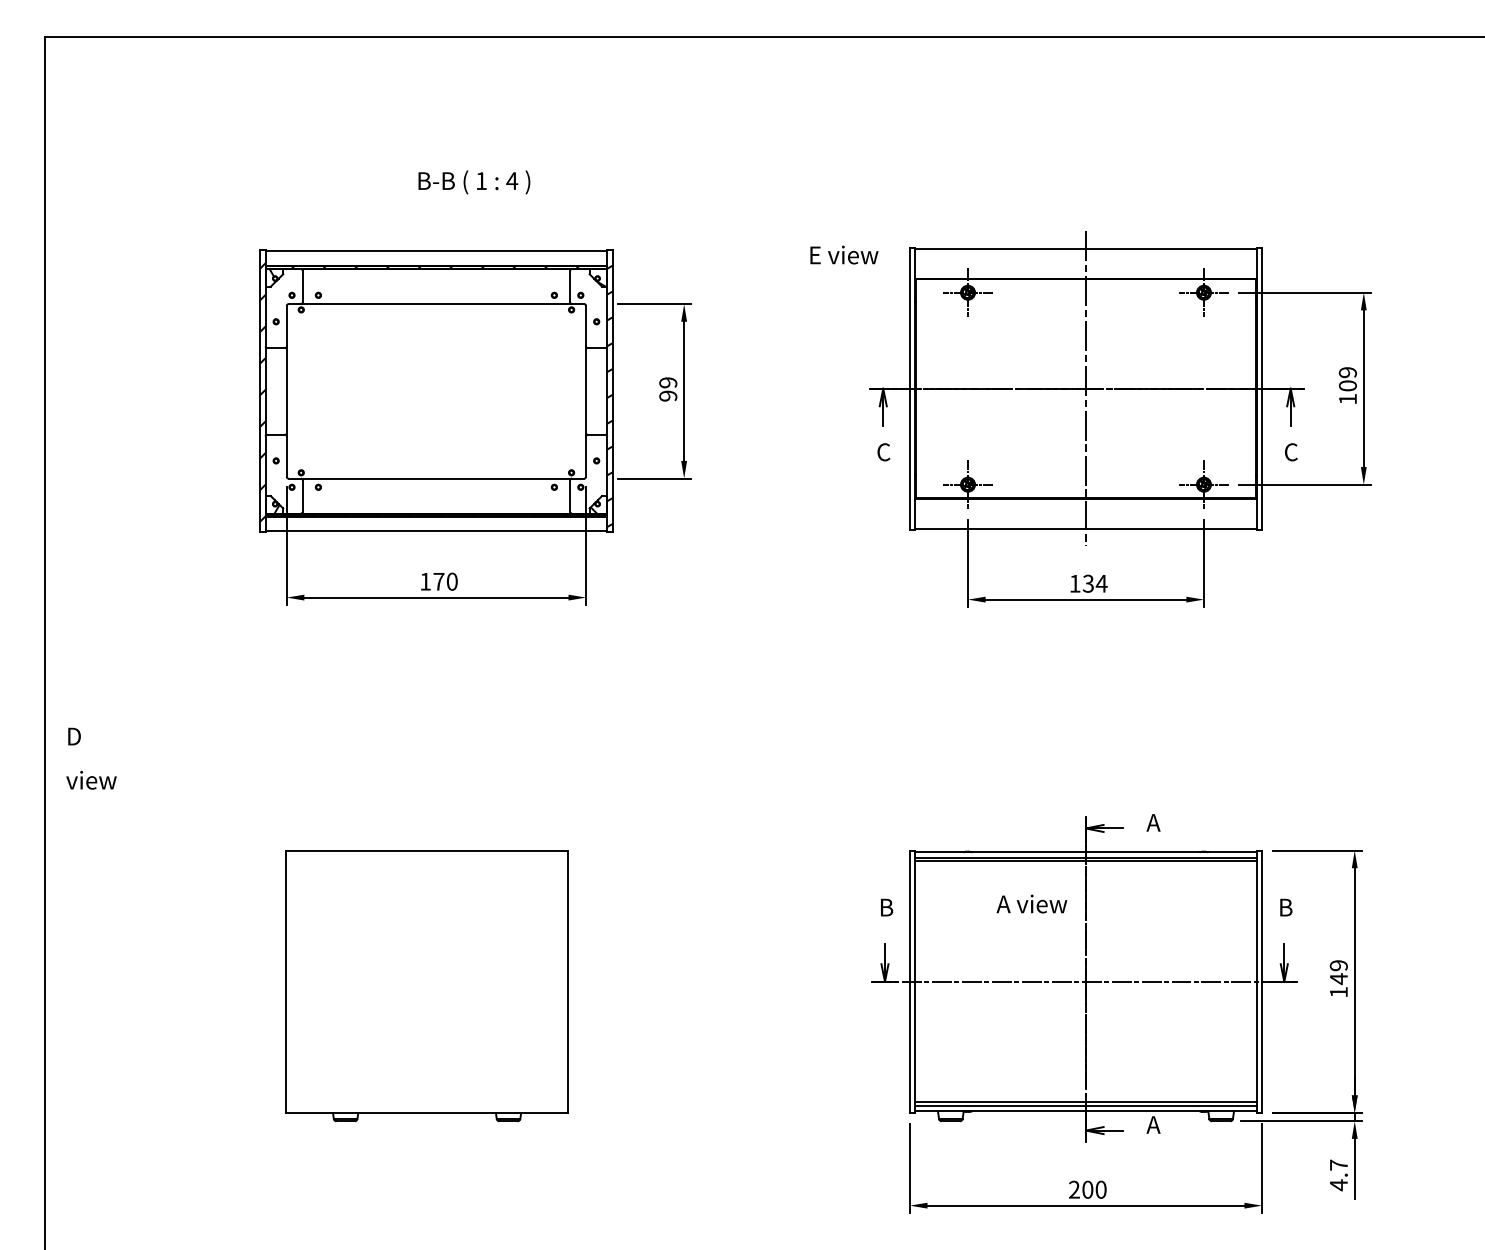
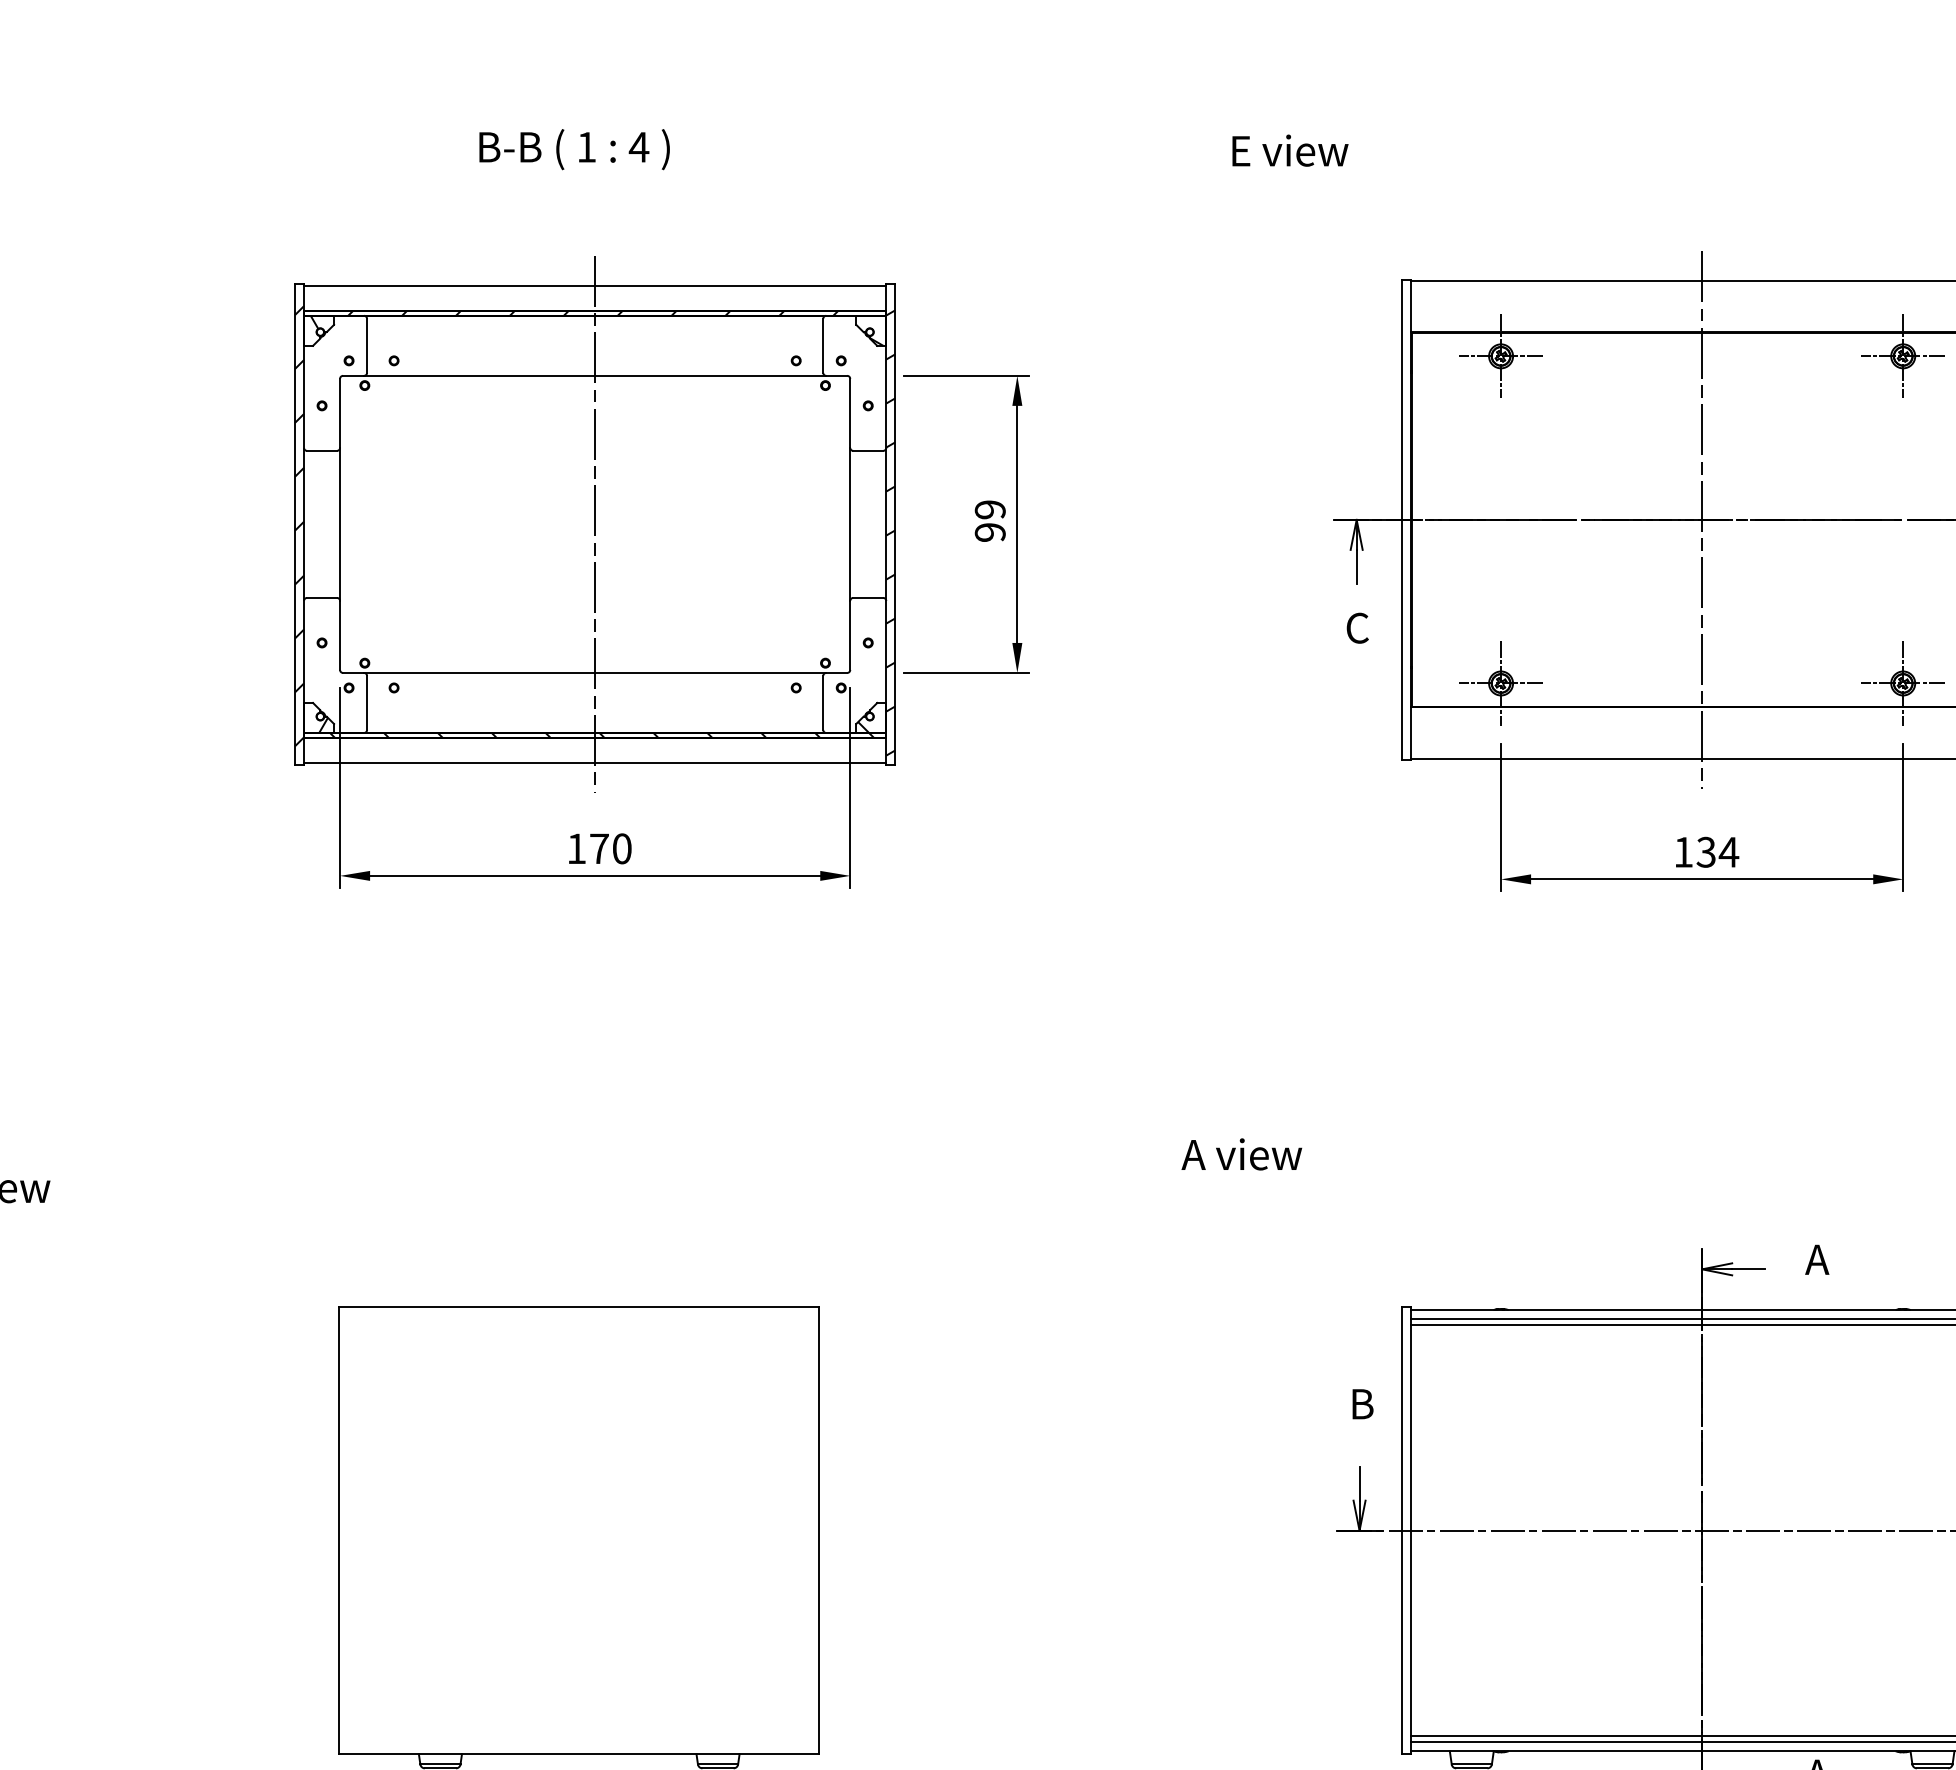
text: (474, 182) -> (574, 149), moved
text: (844, 254) -> (1290, 149), moved
line: (436, 390) -> (595, 522), added
text: (1031, 903) -> (1241, 1153), moved

